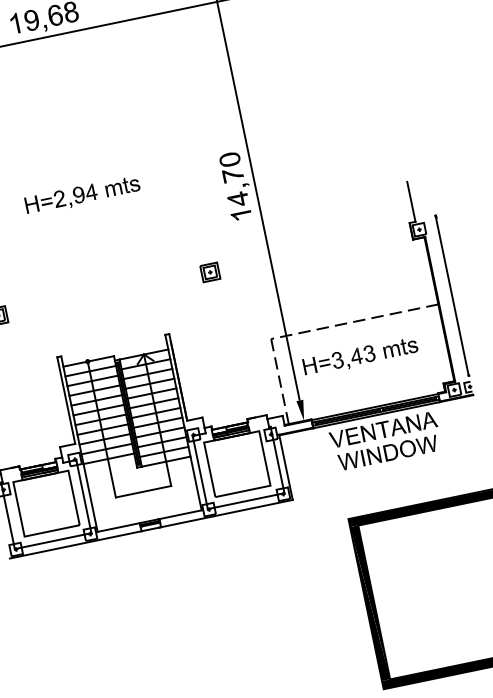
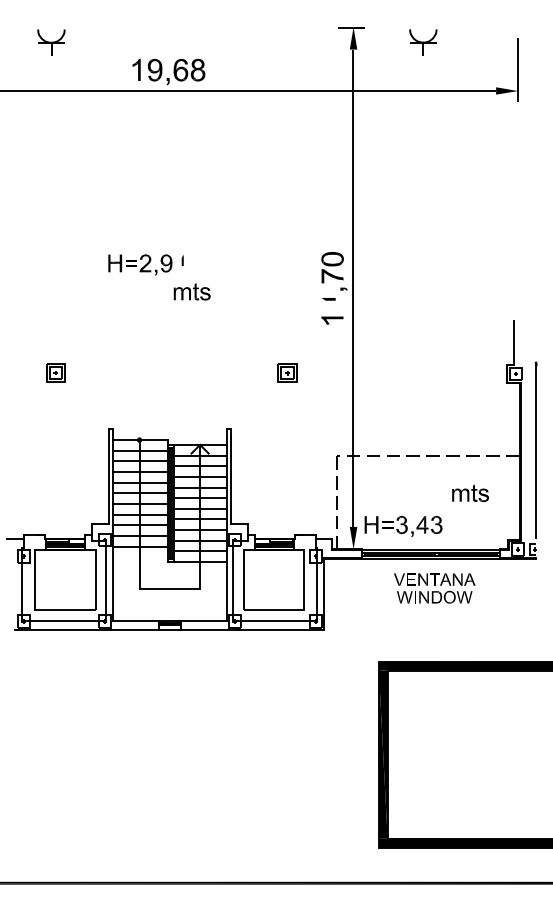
part: (121, 186) -> (191, 291), moved
fill: (91, 192) -> (180, 263), removed
fill: (238, 199) -> (332, 302), removed
part: (339, 360) -> (403, 525), moved
part: (385, 441) -> (434, 588), size x0.7

